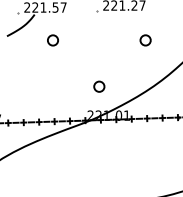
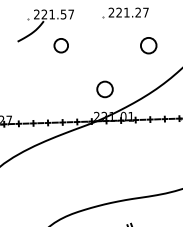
part: (52, 40) -> (60, 45), size x1.4
part: (145, 40) -> (148, 45), size x1.6
part: (98, 86) -> (104, 89), size x1.6

